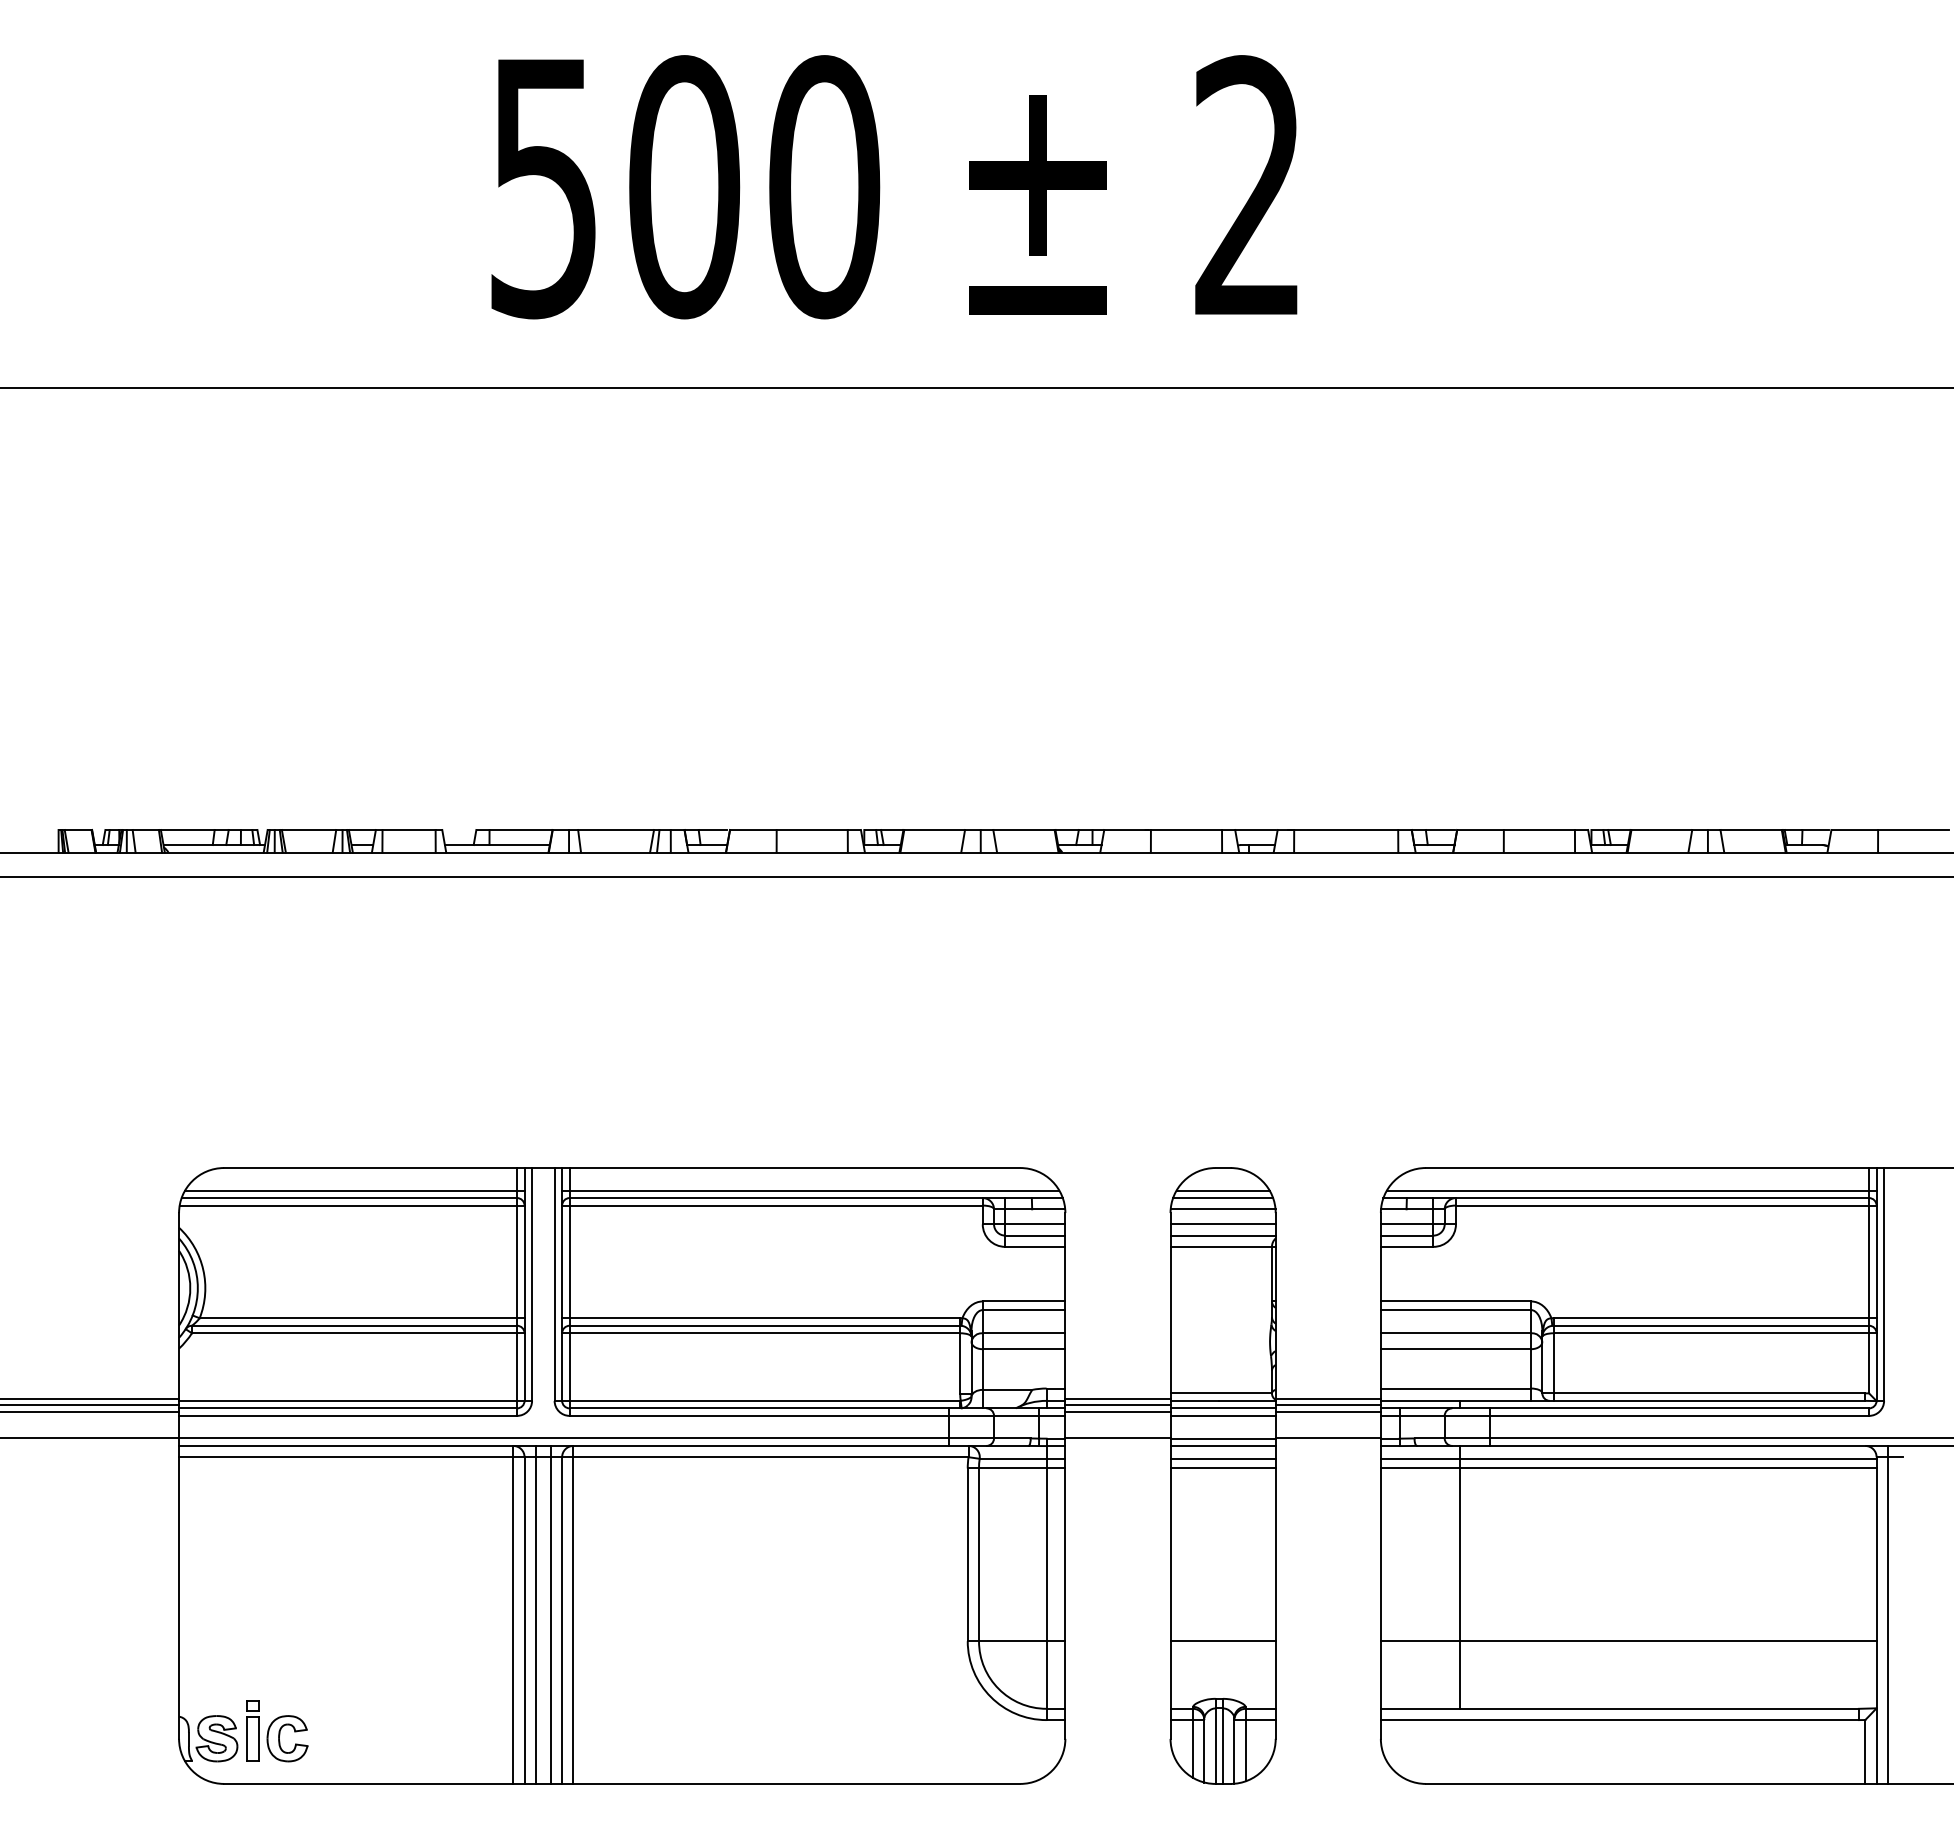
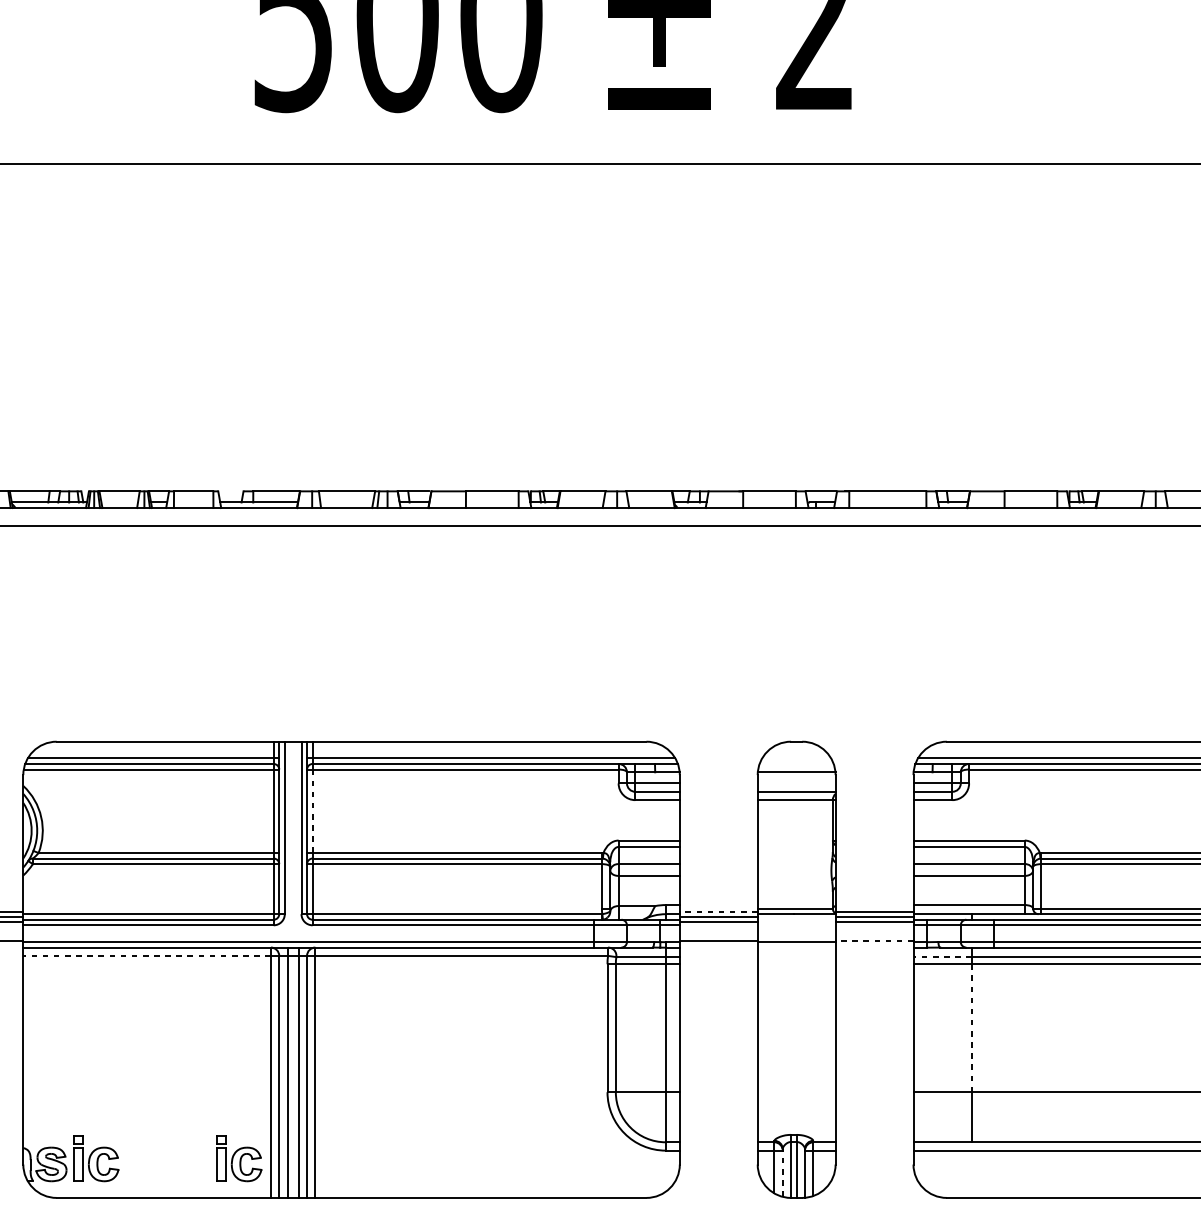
line: (1222, 1190) -> (796, 758), removed
line: (1223, 1198) -> (796, 764), removed
line: (1222, 1224) -> (796, 783), removed
line: (569, 1262) -> (312, 811), solid -> dashed
line: (1117, 1398) -> (718, 912), solid -> dashed
line: (1222, 1408) -> (796, 919), removed
line: (1222, 1415) -> (796, 925), removed
line: (1328, 1437) -> (874, 941), solid -> dashed
line: (1222, 1446) -> (796, 947), removed
line: (345, 1457) -> (146, 956), solid -> dashed
line: (1222, 1458) -> (796, 956), removed
line: (1419, 1458) -> (942, 956), solid -> dashed
line: (1222, 1468) -> (796, 964), removed
line: (1459, 1554) -> (971, 1027), solid -> dashed
line: (1222, 1641) -> (796, 1092), removed
part: (470, 1731) -> (239, 1159), added
line: (1204, 1749) -> (782, 1172), solid -> dashed

